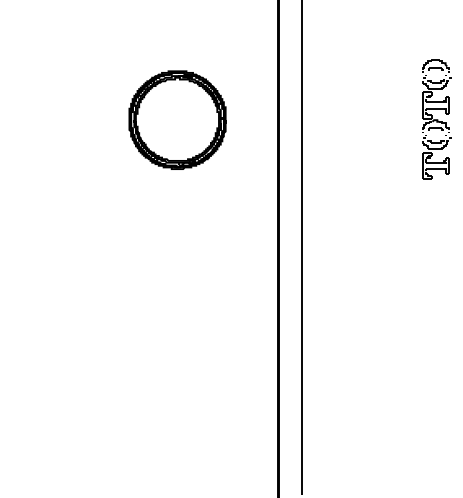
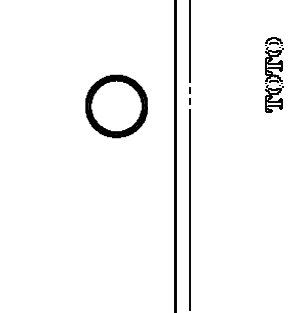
part: (177, 120) -> (116, 106), moved
line: (301, 151) -> (189, 95), solid -> dashed

